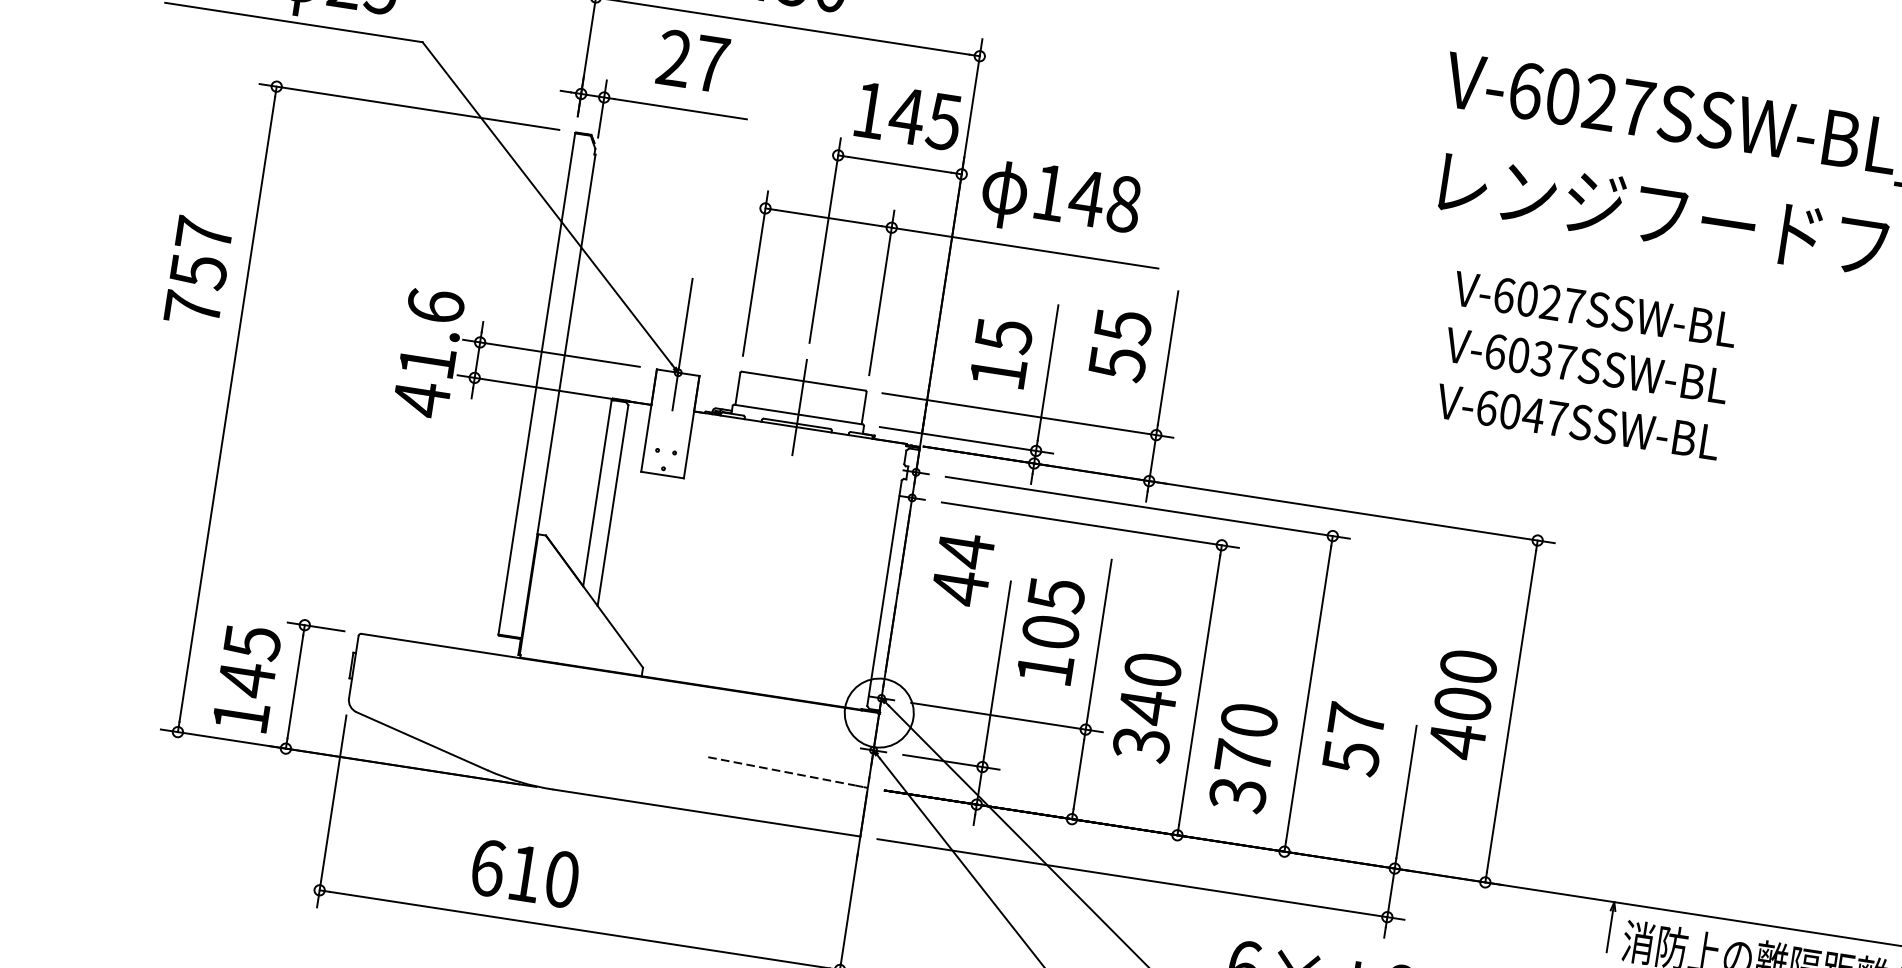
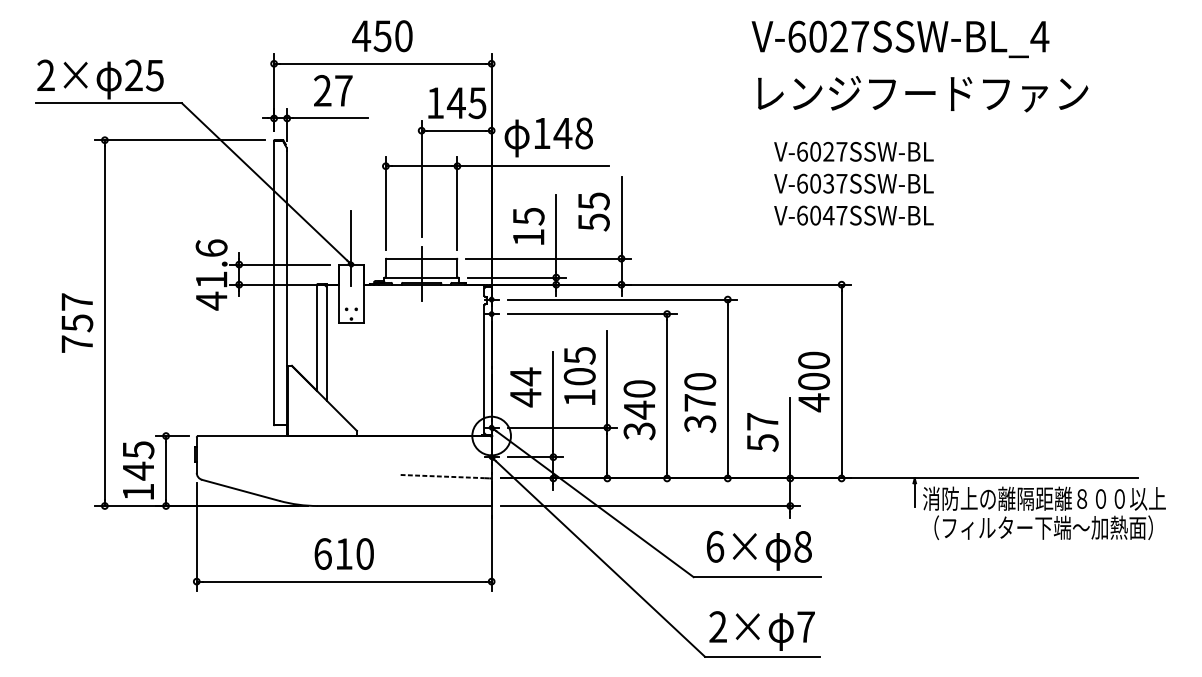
text: (199, 270) -> (77, 322), moved
text: (962, 569) -> (525, 387), moved
text: (1353, 739) -> (762, 432), moved
text: (1244, 757) -> (700, 402), moved
text: (524, 872) -> (343, 553), moved

